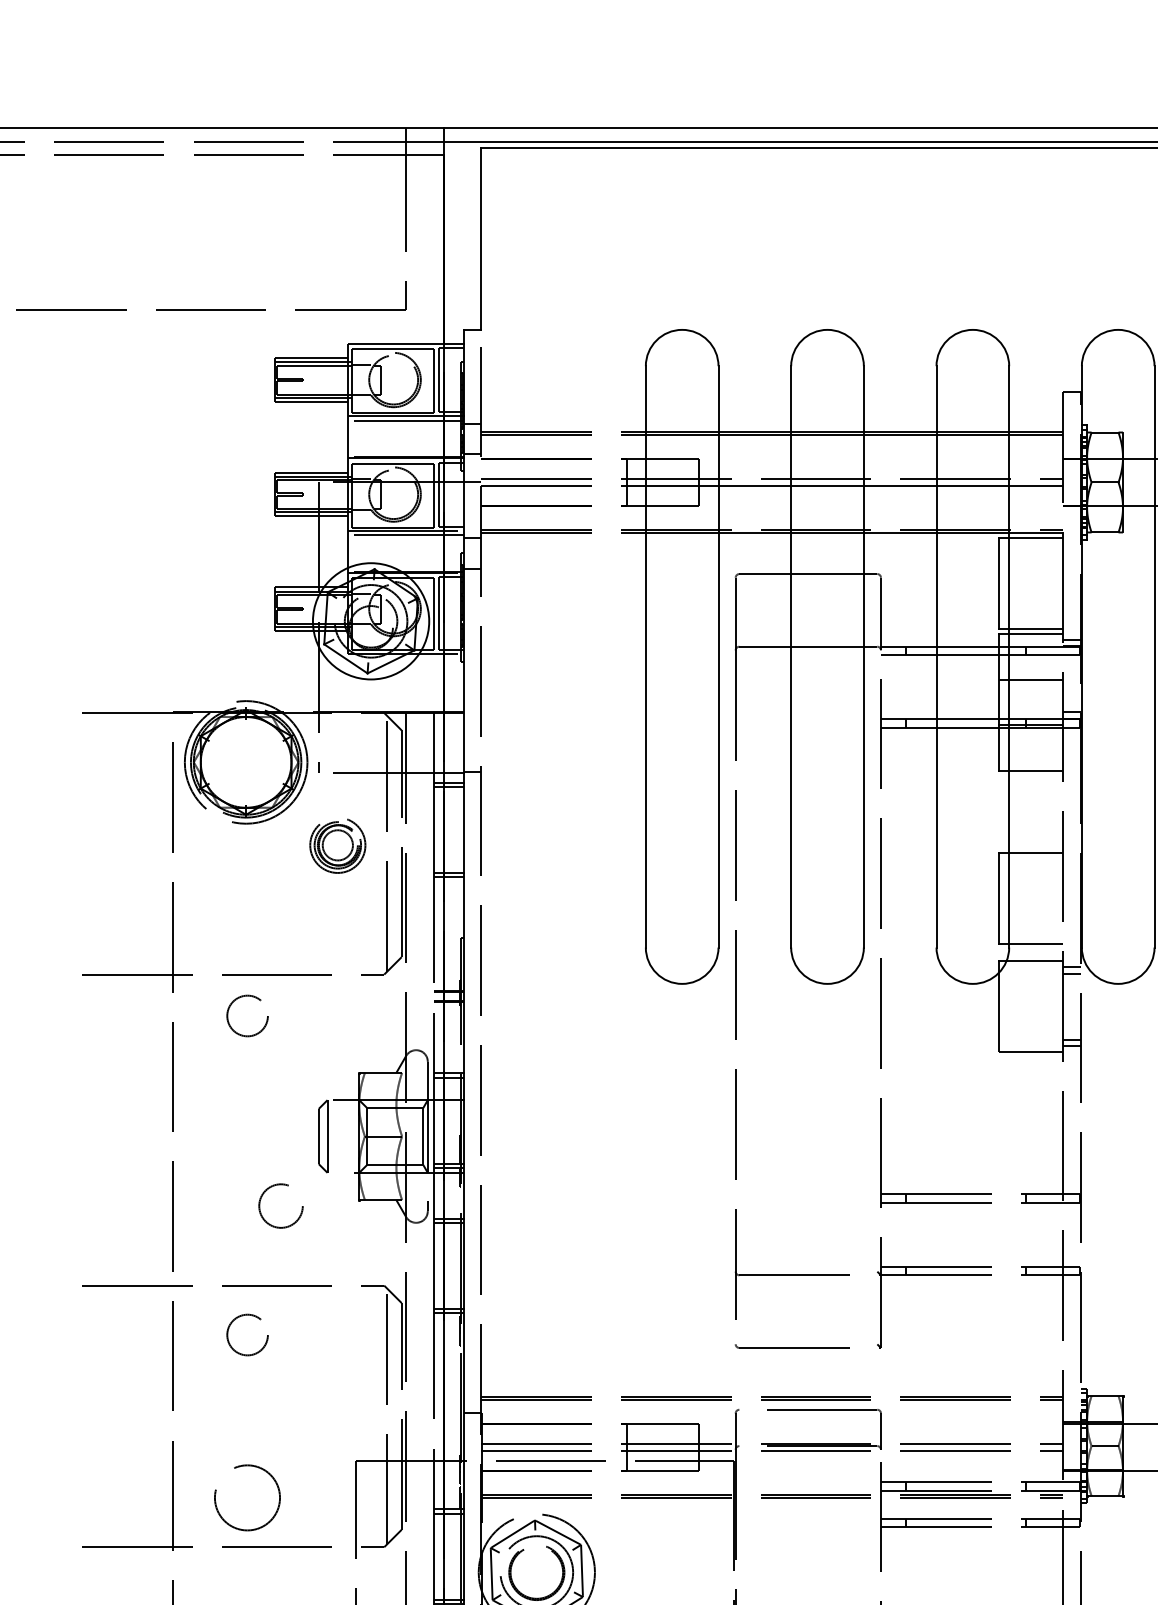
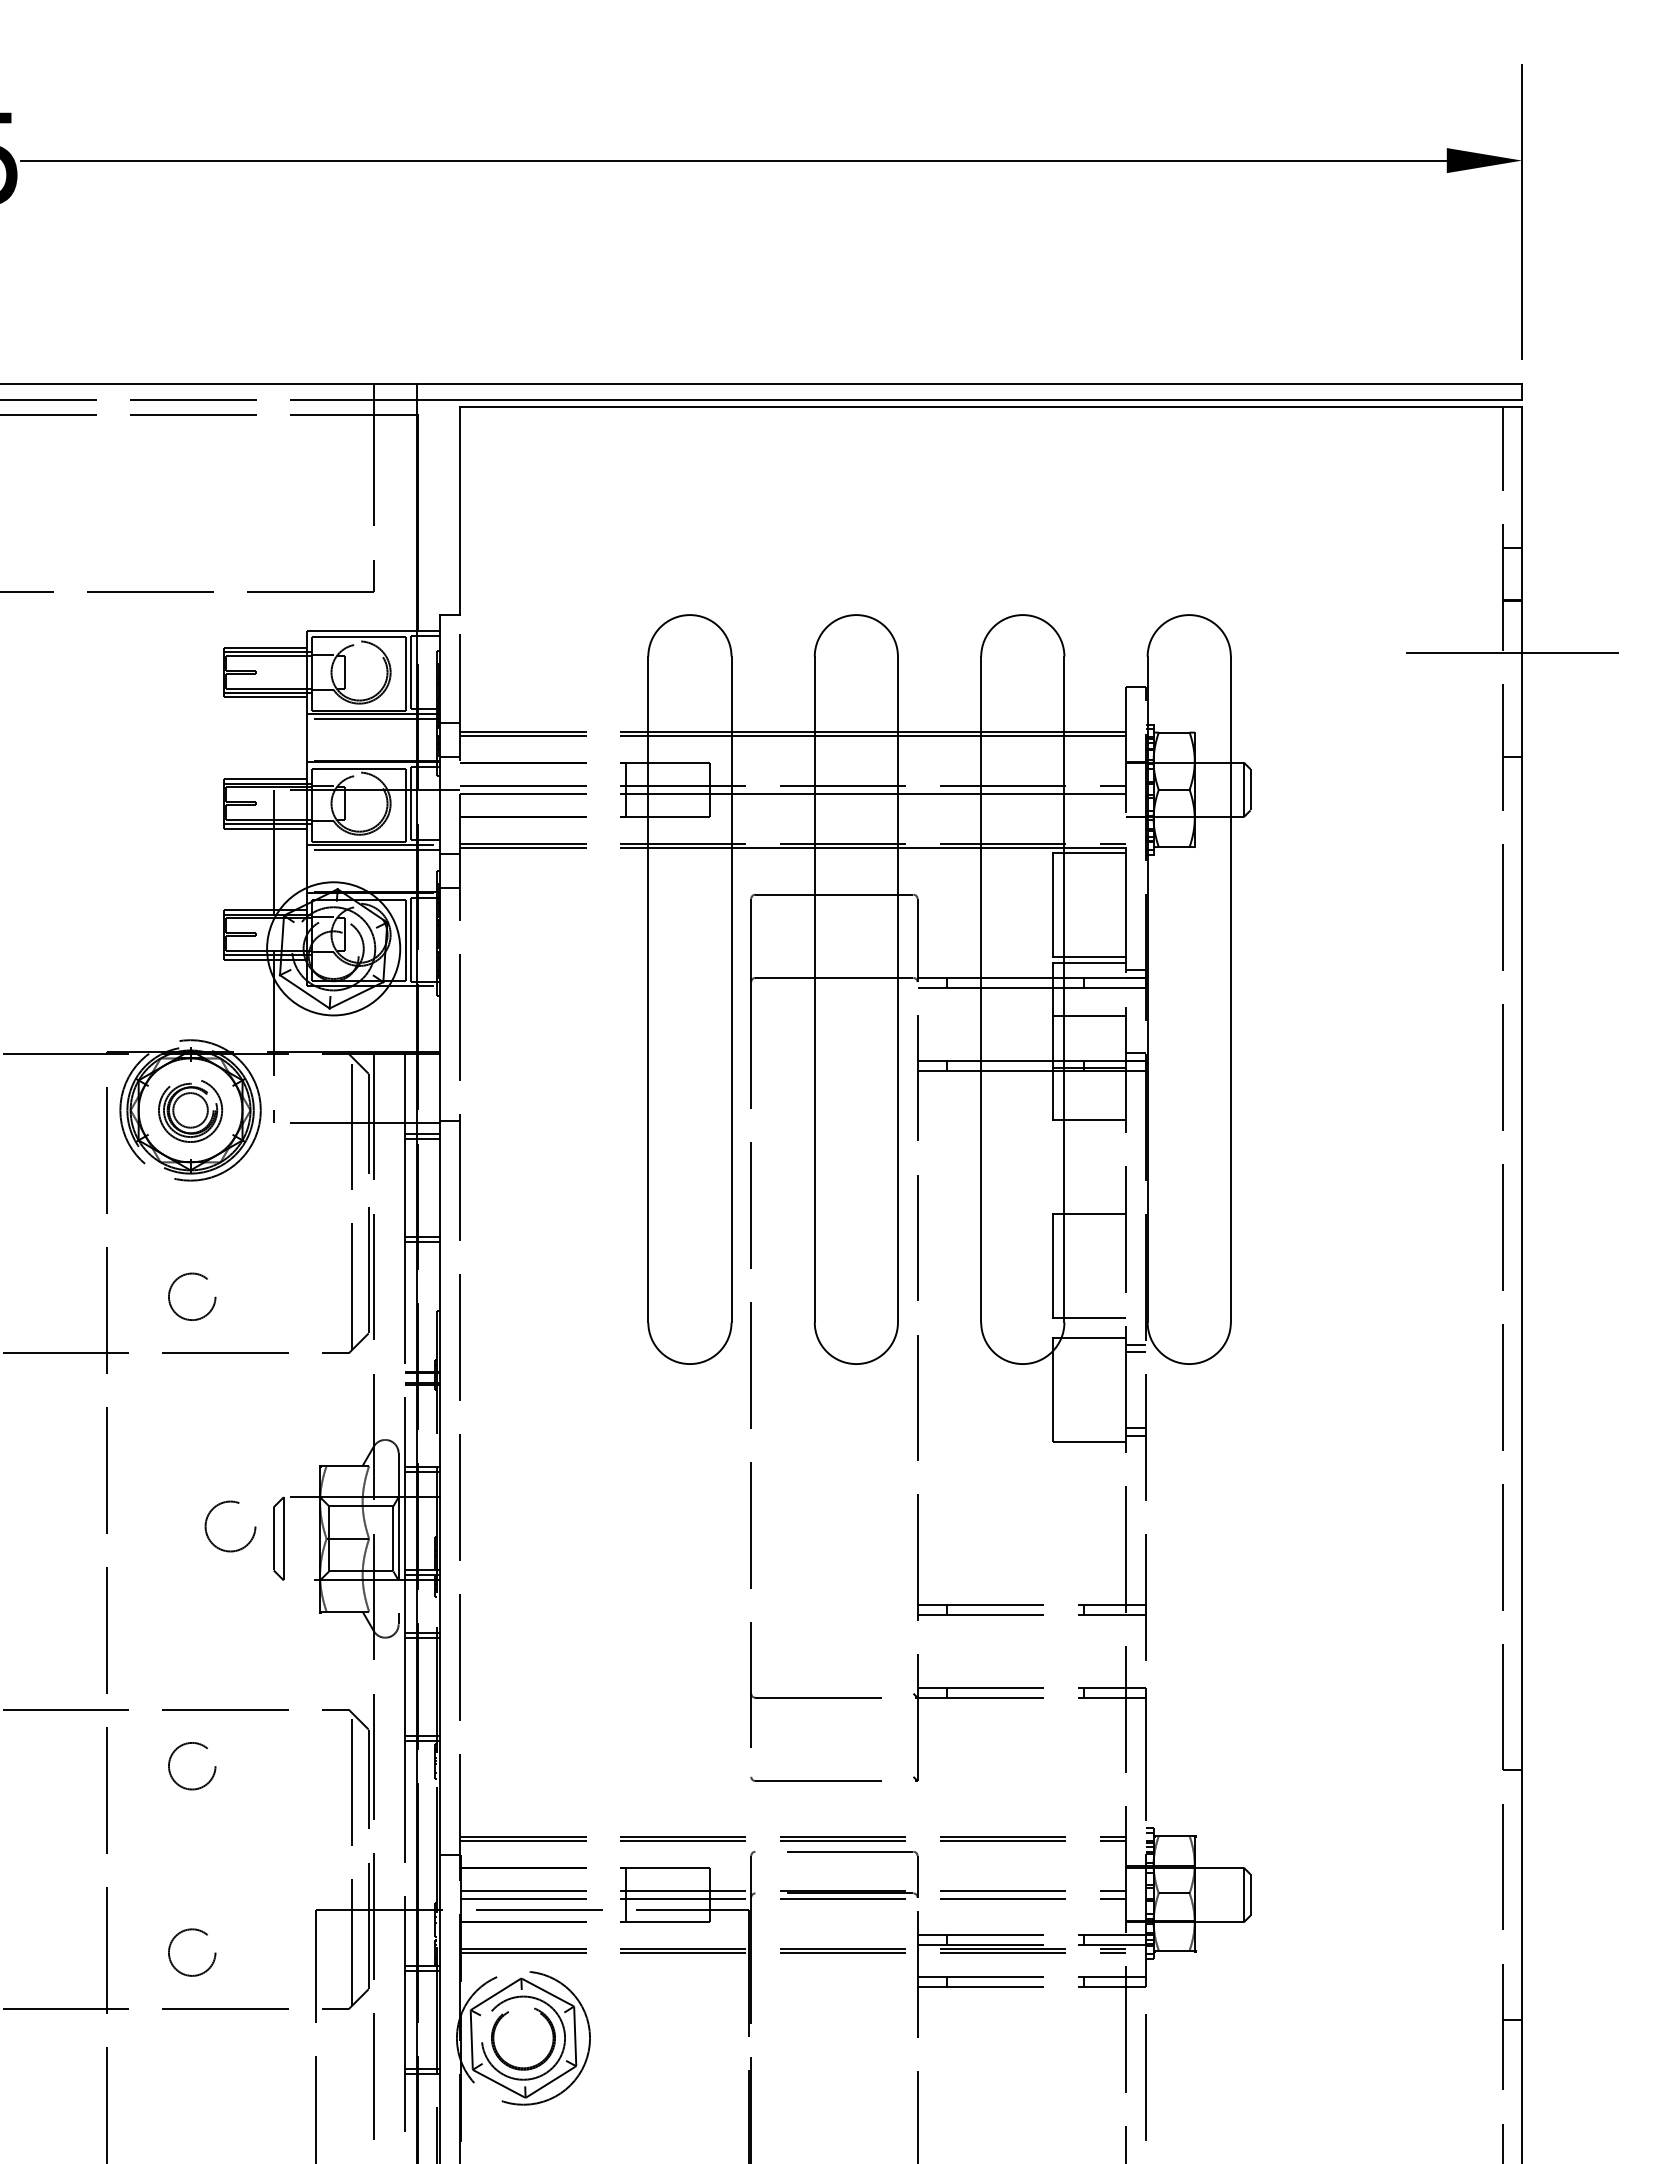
part: (337, 846) -> (190, 1111), moved
circle: (247, 1015) -> (192, 1296), moved
circle: (281, 1206) -> (230, 1526), moved
circle: (247, 1497) -> (192, 1952), size x0.62

